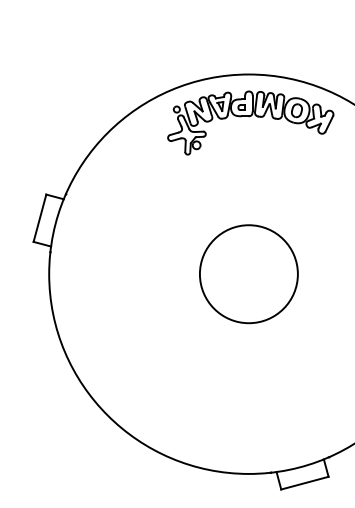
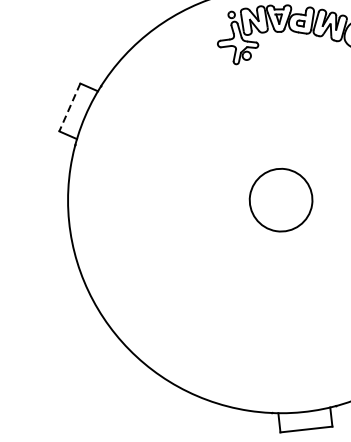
line: (39, 218) -> (69, 107), solid -> dashed
circle: (248, 274) -> (280, 200), size x0.6

